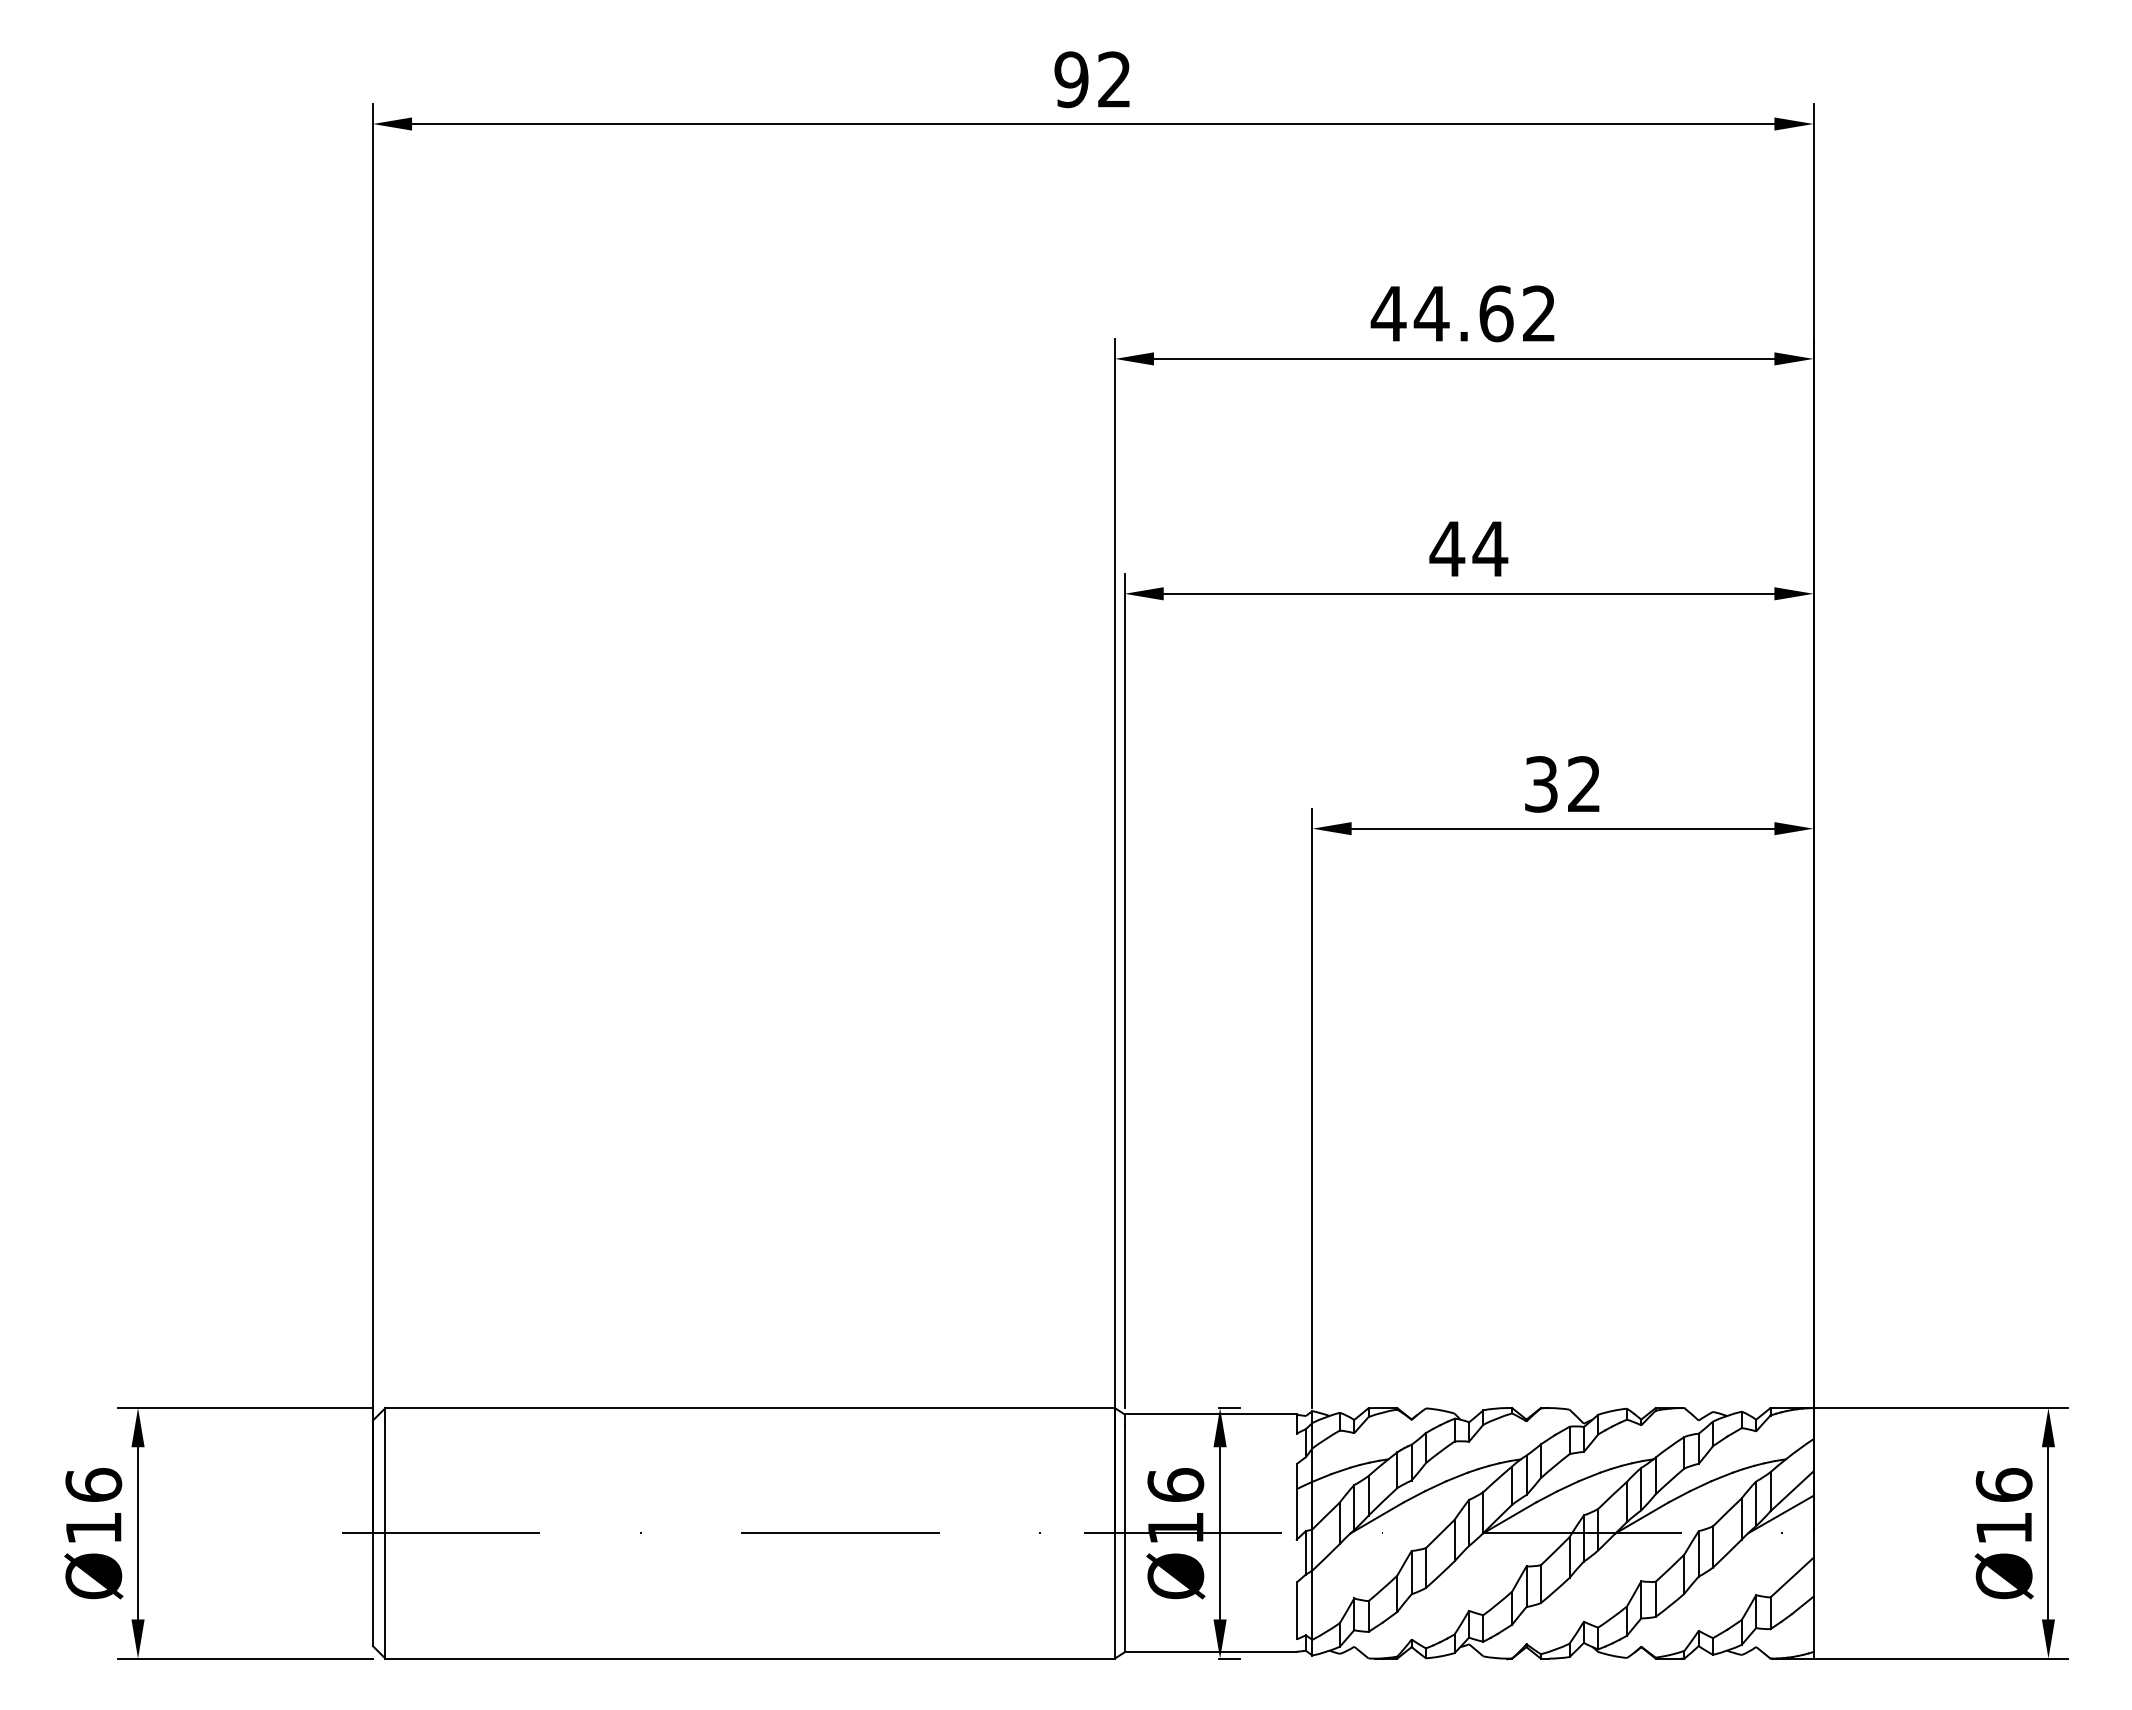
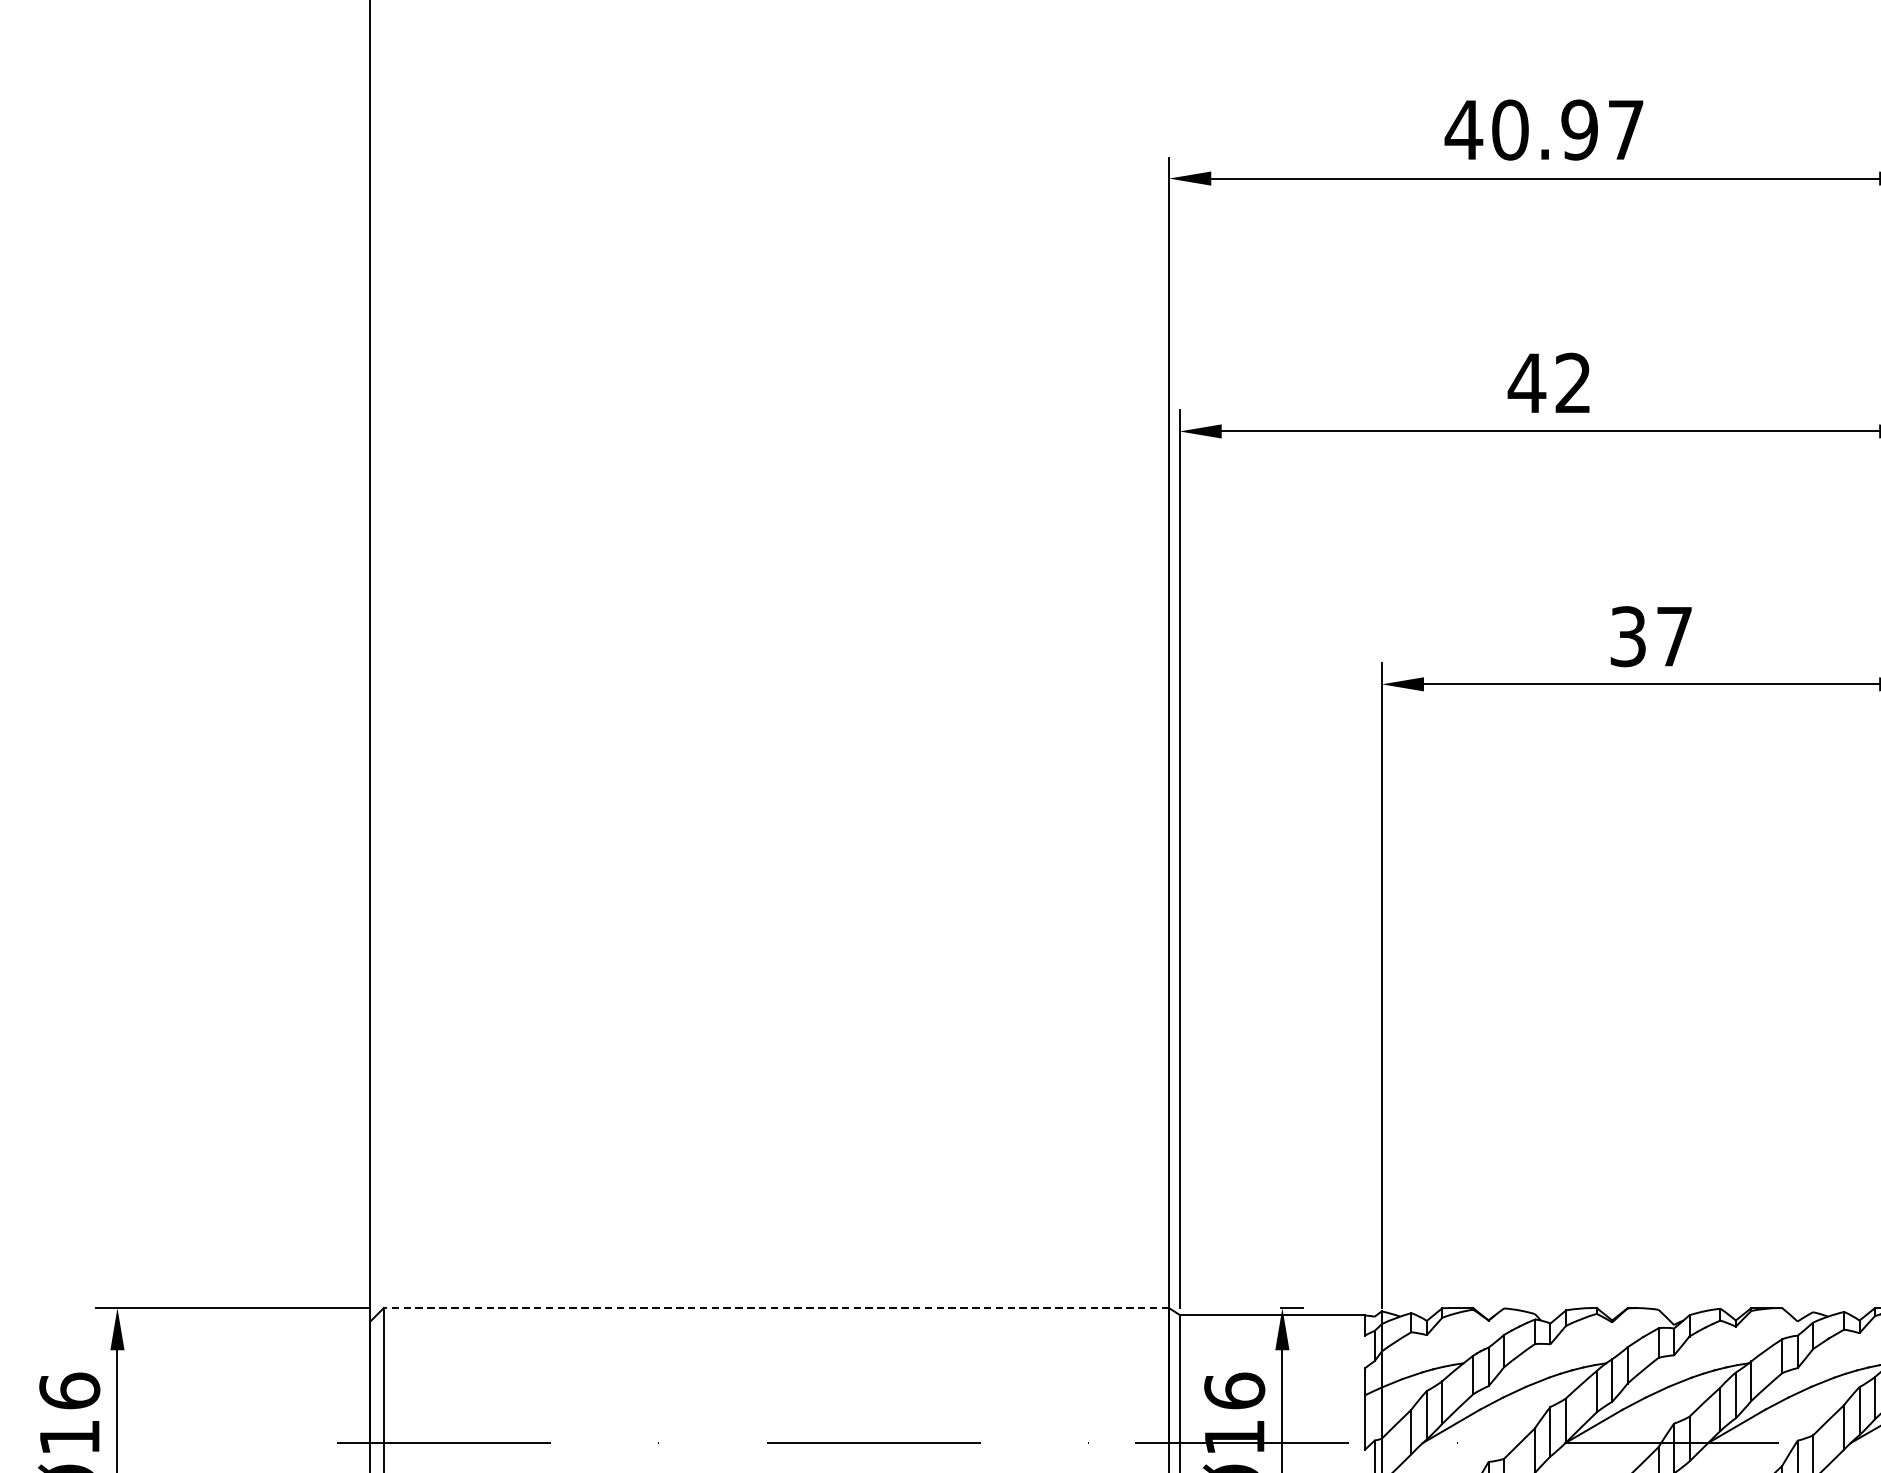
text: (1484, 313) -> (1567, 129), 44.62 -> 40.97
text: (1490, 548) -> (1573, 382), 44 -> 42
text: (1584, 783) -> (1674, 635), 32 -> 37
line: (750, 1408) -> (776, 1308), solid -> dashed

